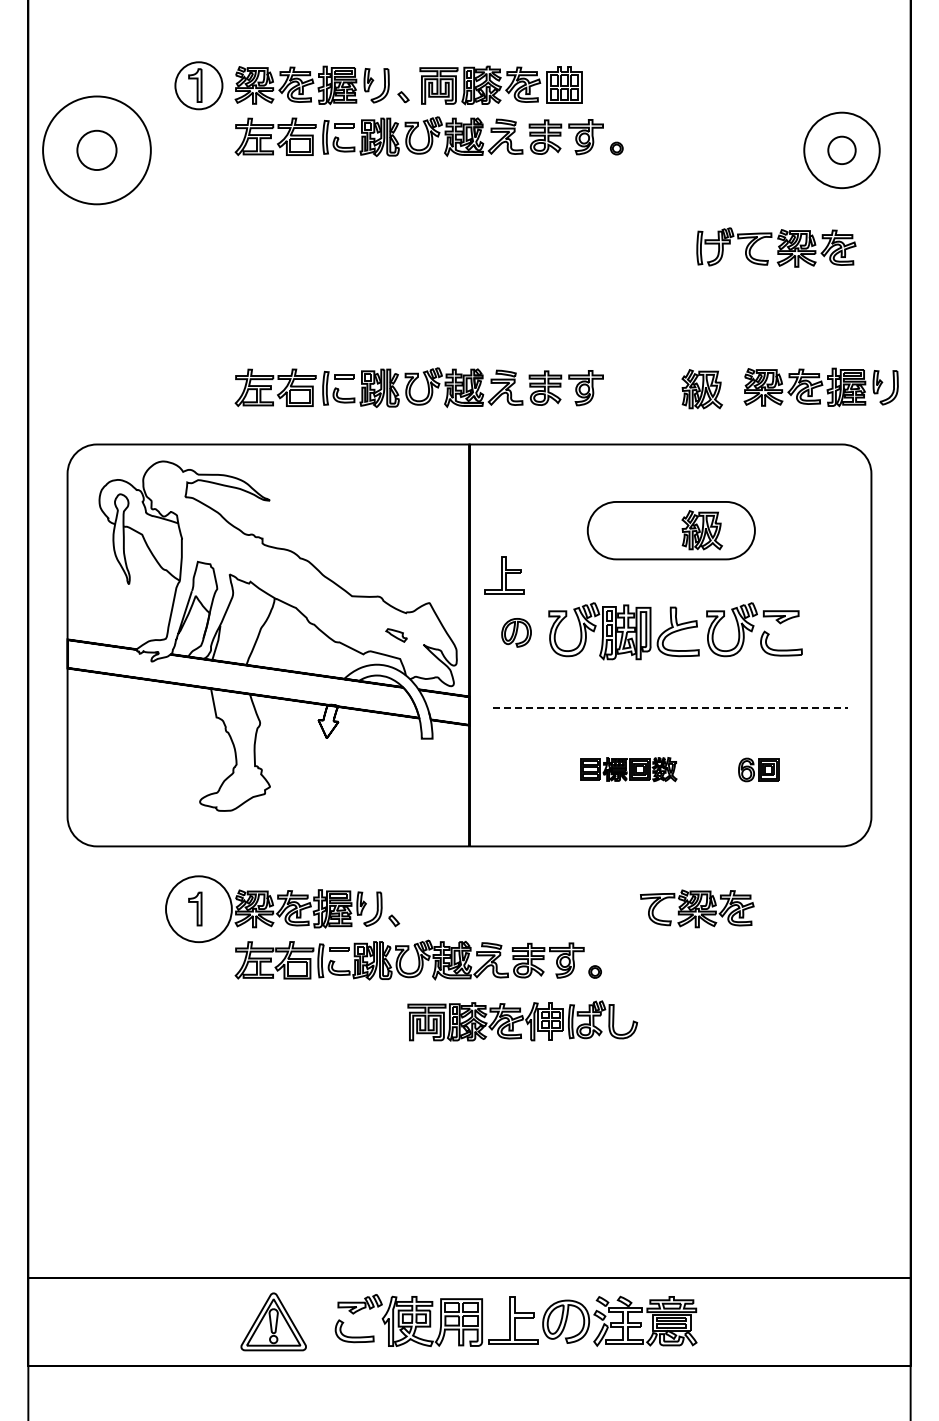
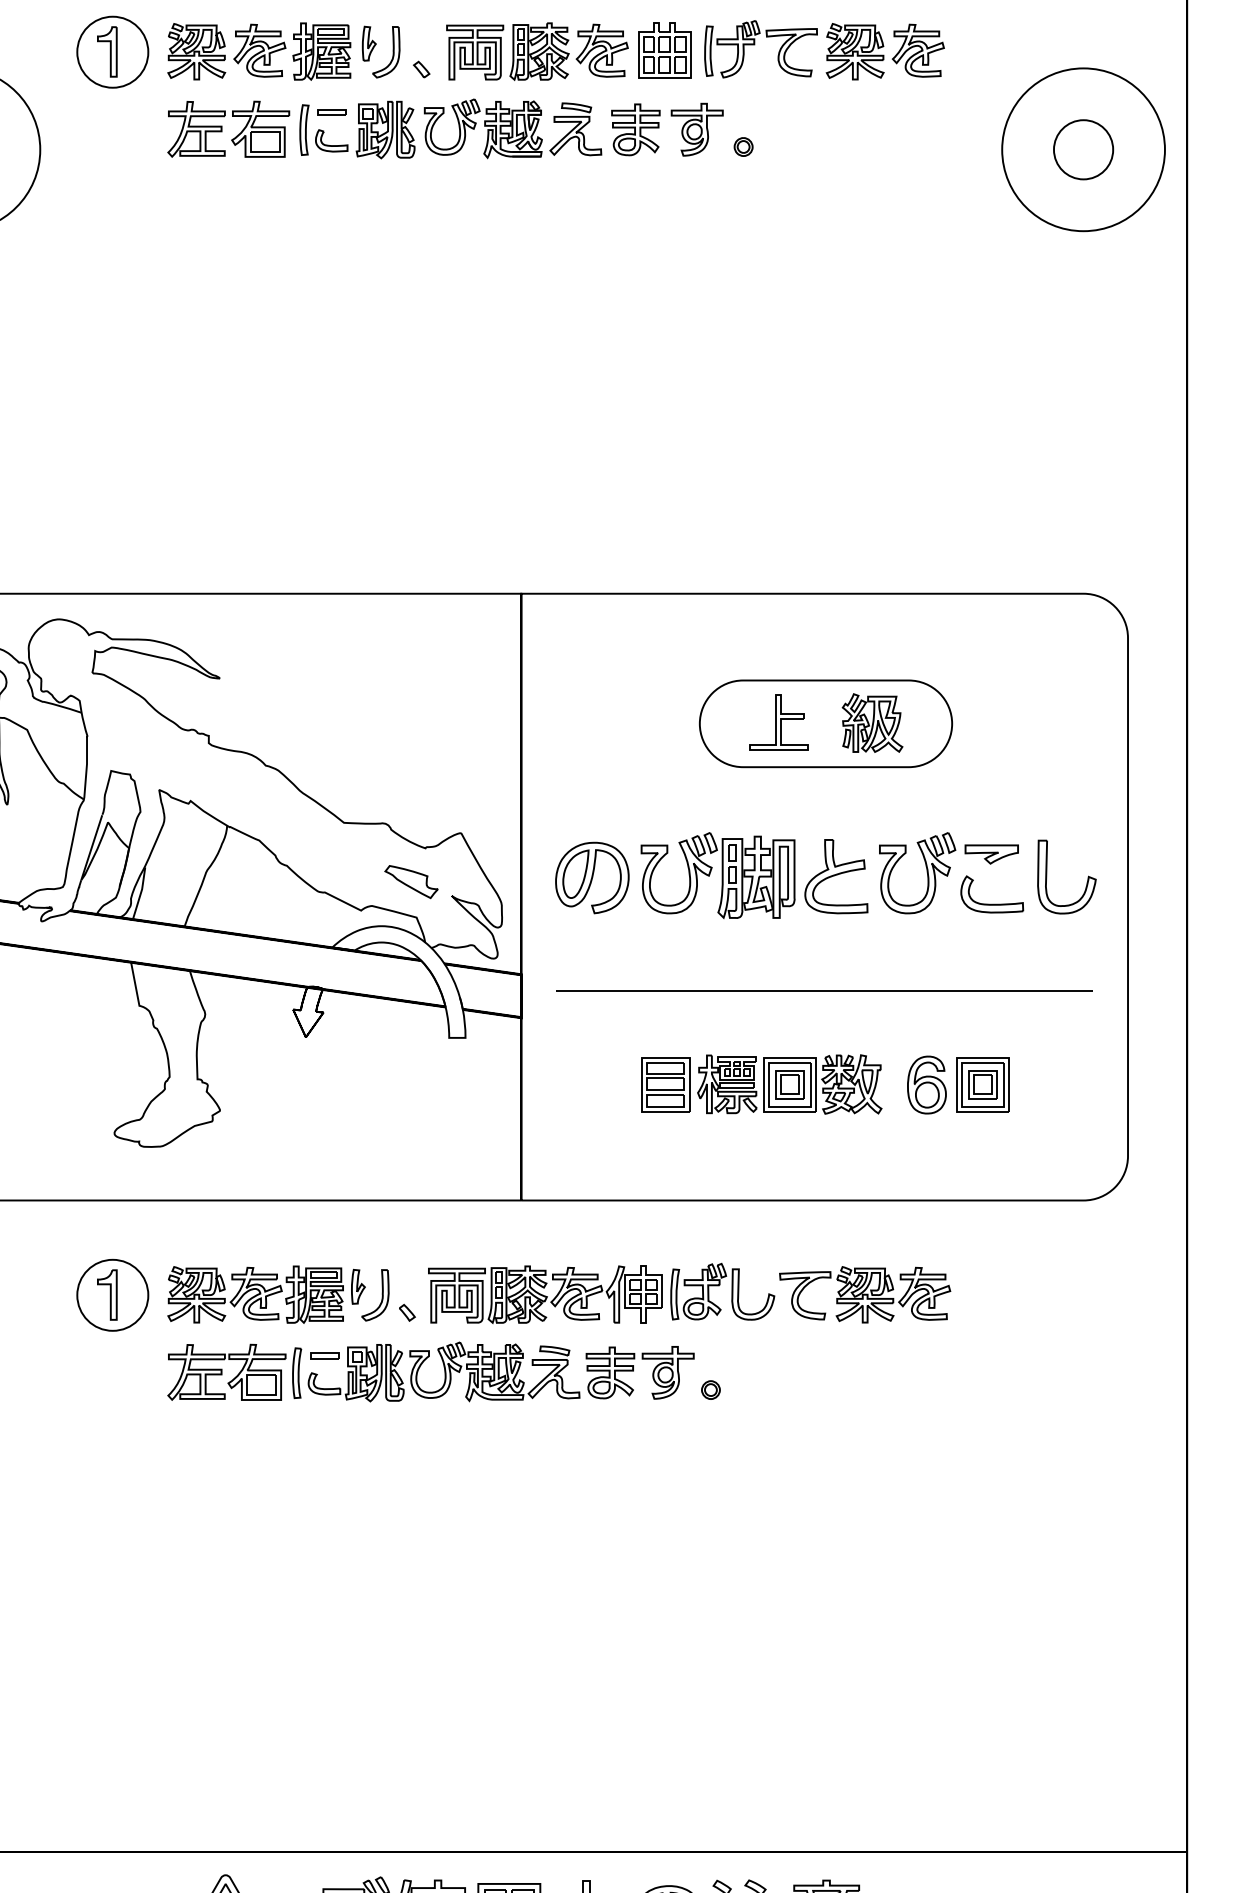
part: (841, 150) -> (1082, 149), size x1.43
part: (776, 247) -> (824, 50), moved
part: (412, 385) -> (435, 504), removed
part: (820, 387) -> (1051, 507), removed
part: (701, 389) -> (871, 510), removed
part: (504, 575) -> (779, 722), moved
part: (516, 632) -> (592, 877), size x1.67
part: (818, 632) -> (1048, 877), added
part: (396, 635) -> (411, 882), size x1.67
line: (670, 707) -> (824, 990), dashed -> solid
part: (628, 769) -> (761, 1084), size x1.67
part: (758, 769) -> (957, 1084), size x1.67
circle: (198, 908) -> (112, 1294), size x0.71
part: (522, 1020) -> (601, 1292), moved

